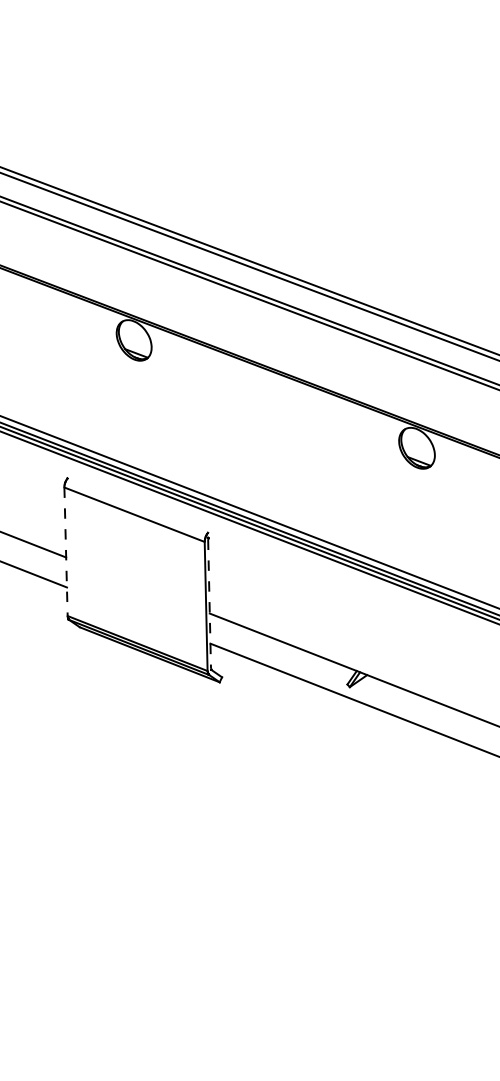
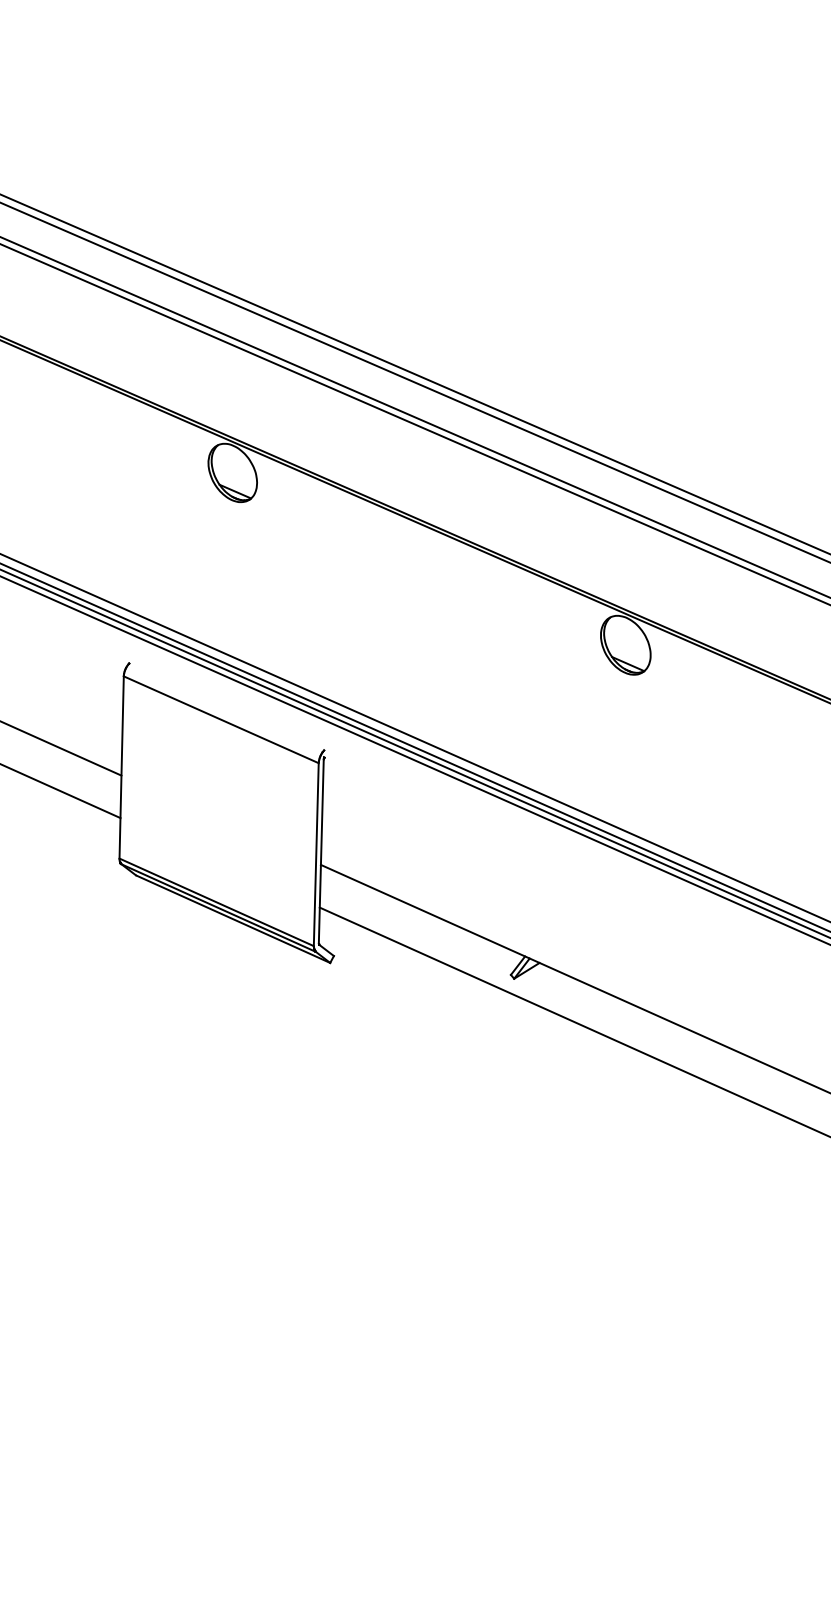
line: (65, 551) -> (121, 767), dashed -> solid
line: (209, 604) -> (321, 851), dashed -> solid

